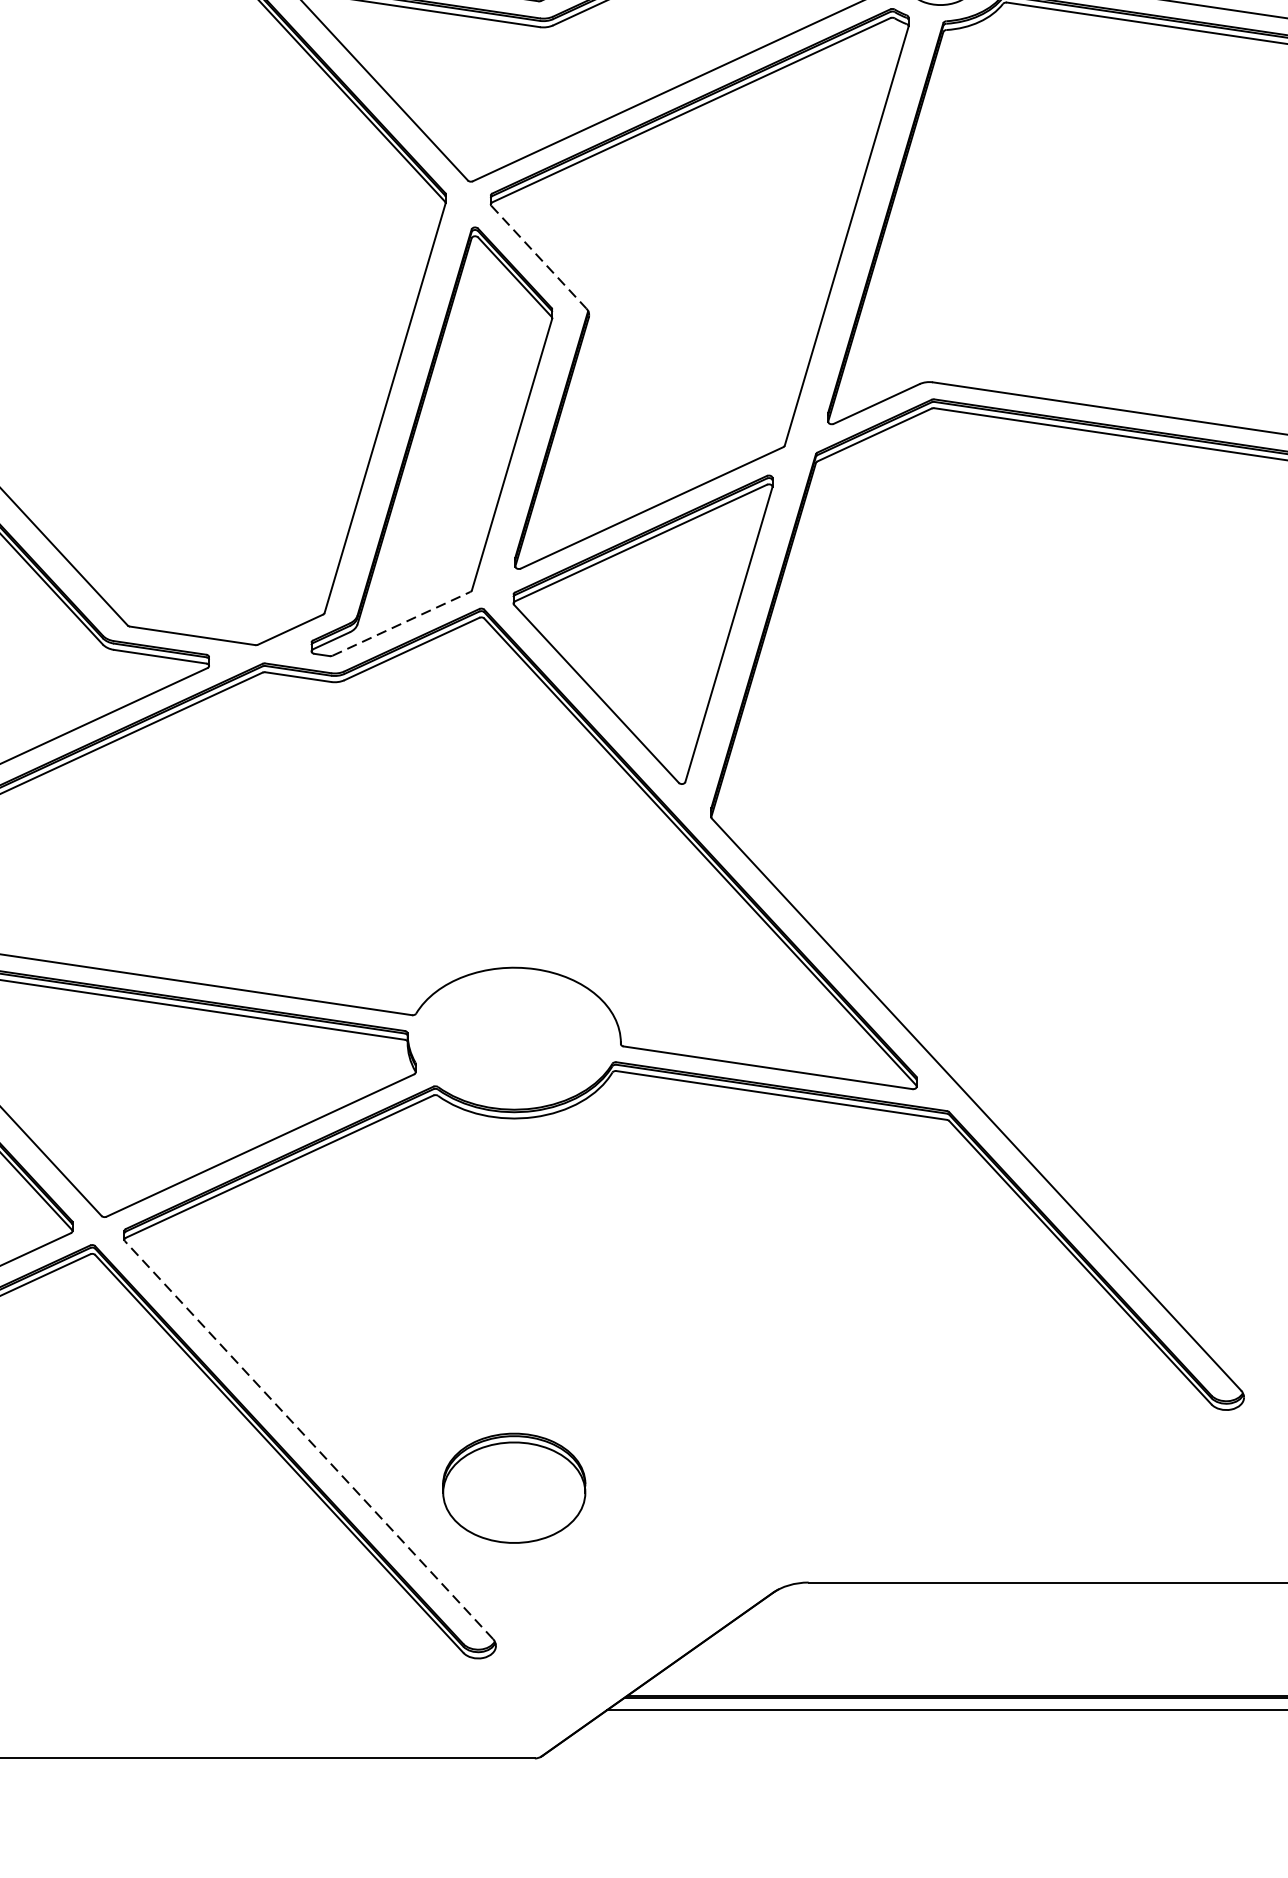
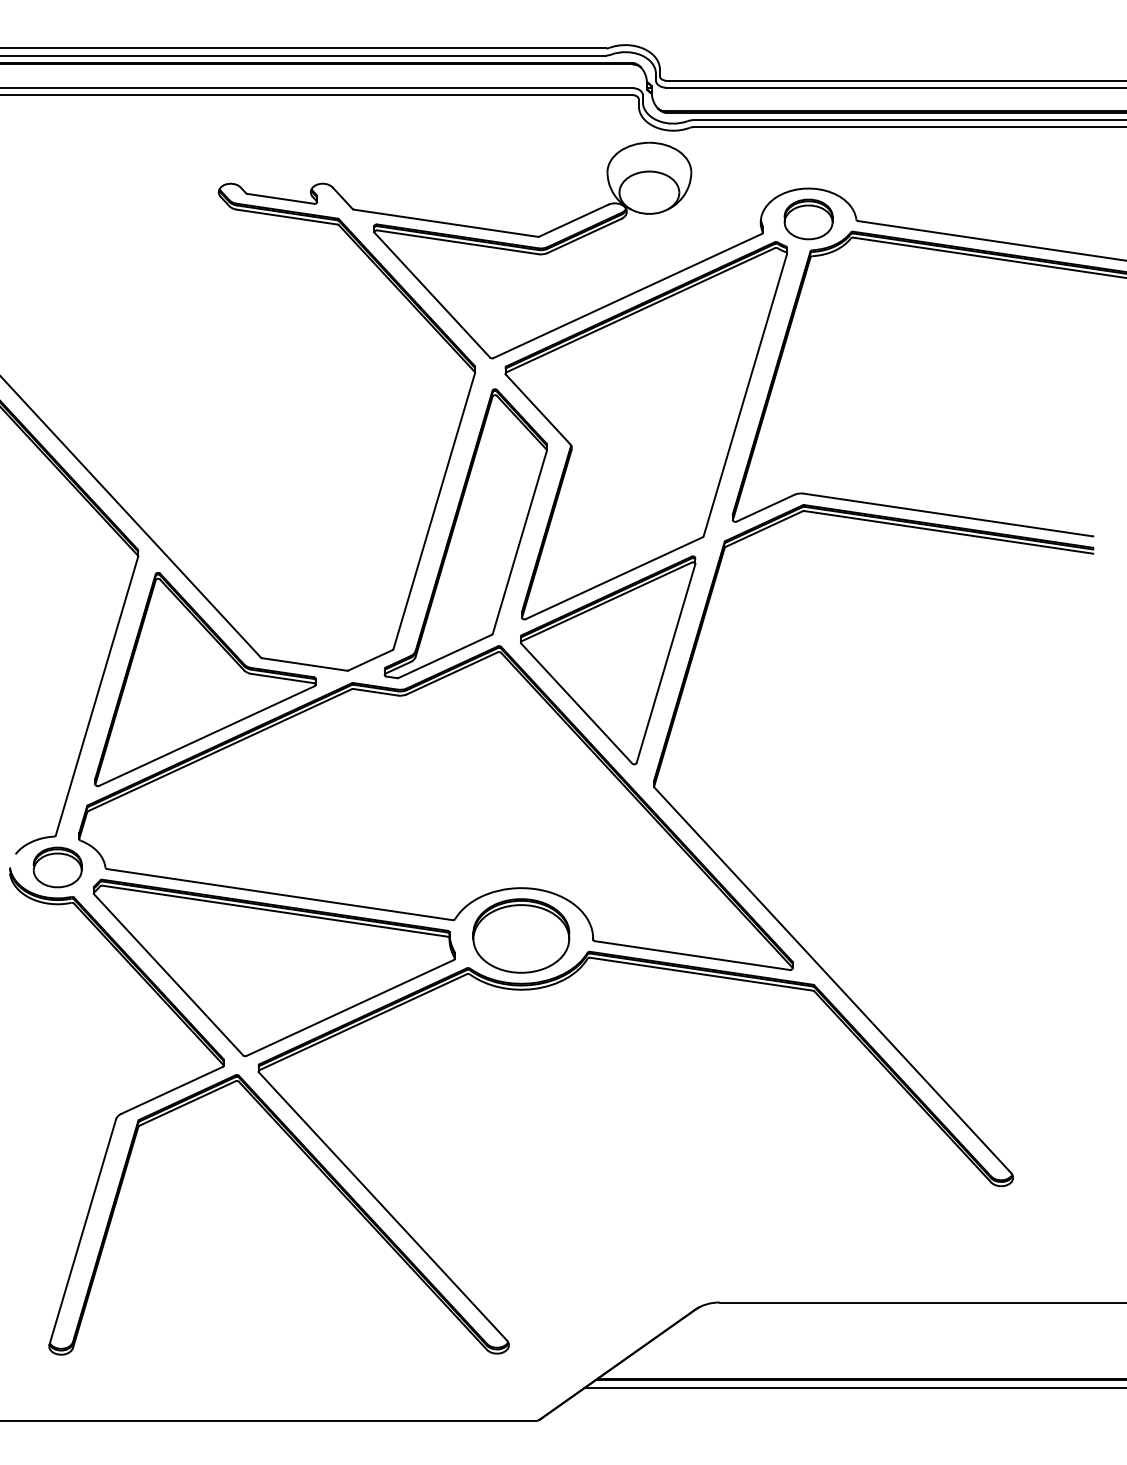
line: (539, 257) -> (538, 409), dashed -> solid
line: (401, 624) -> (445, 656), dashed -> solid
line: (309, 1440) -> (383, 1206), dashed -> solid
part: (514, 1487) -> (521, 935), moved

